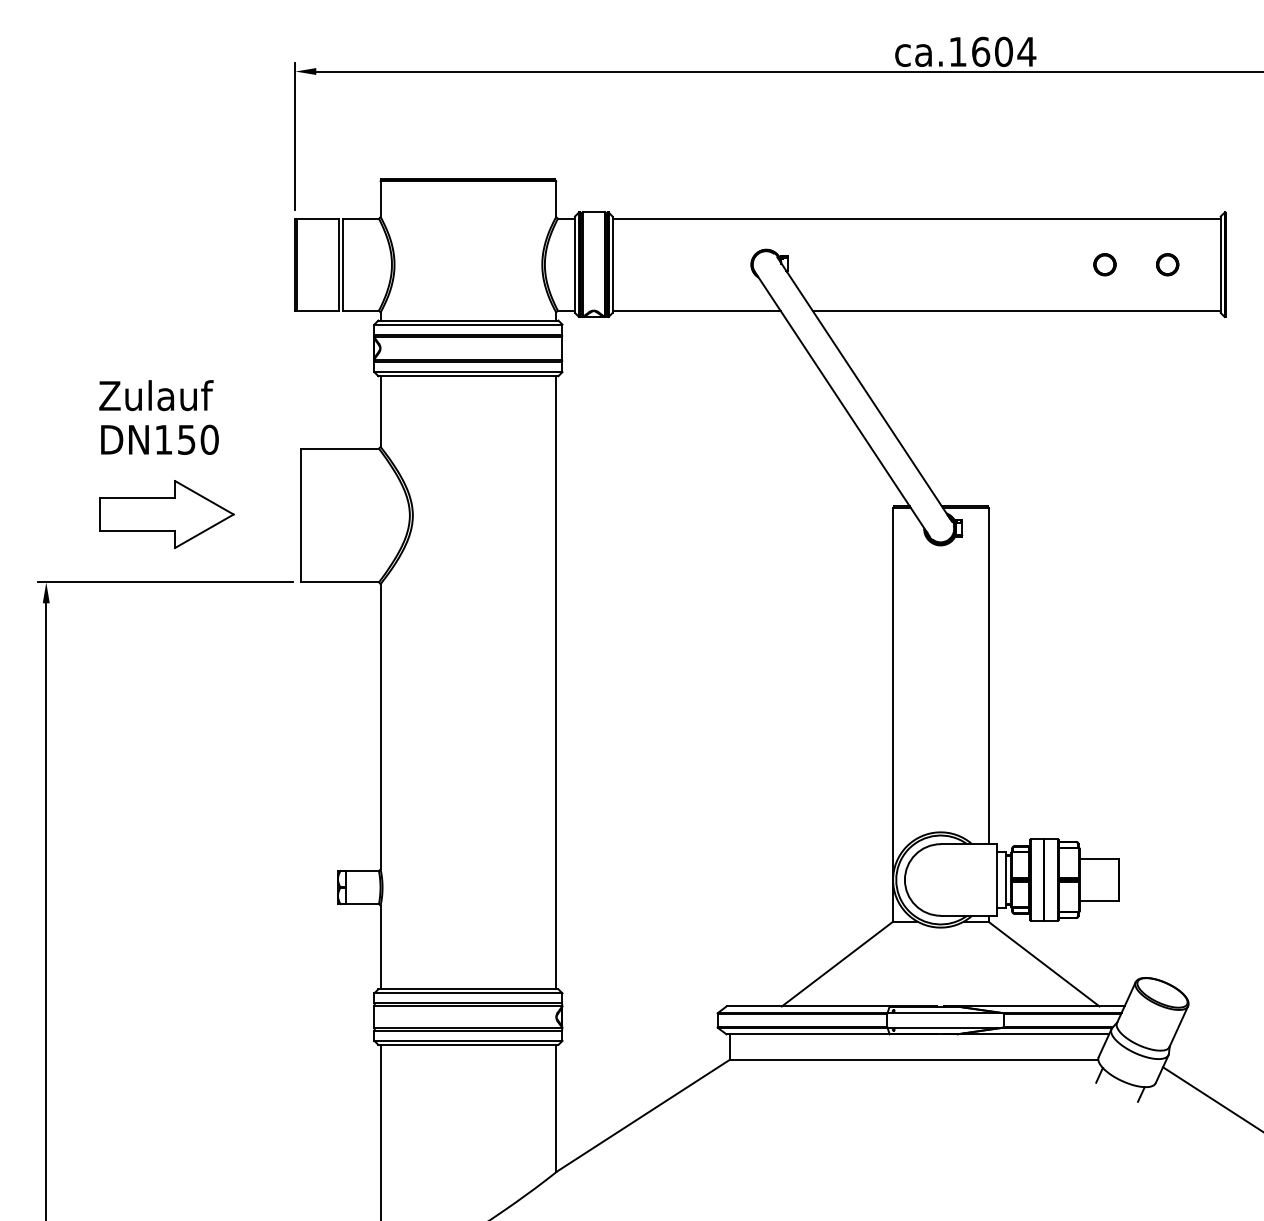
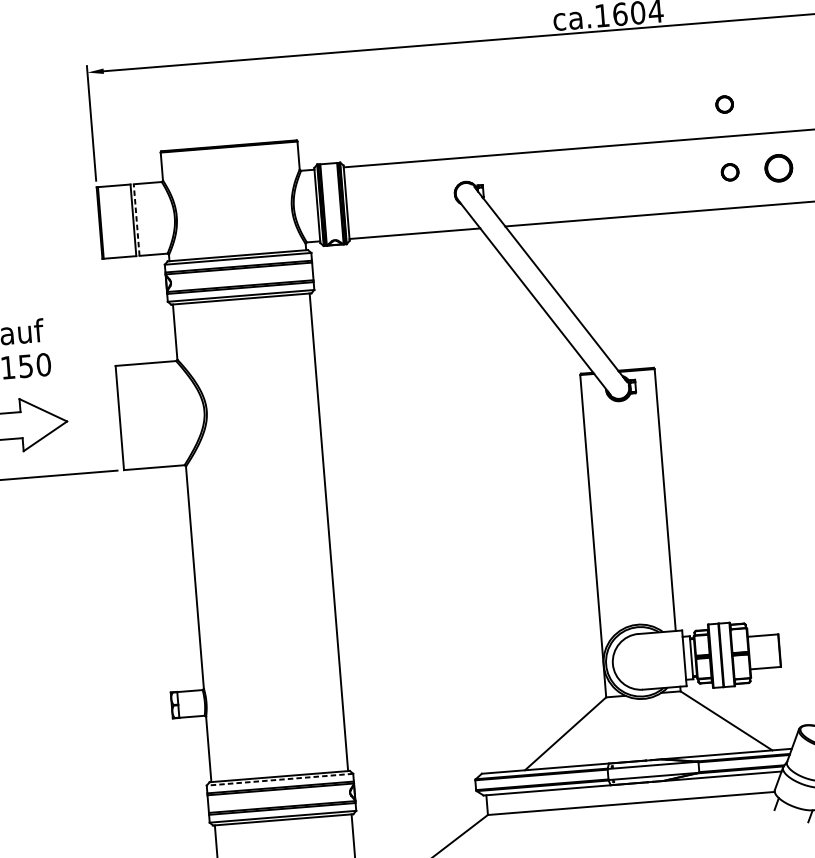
circle: (1104, 177) -> (724, 104), added
line: (343, 264) -> (137, 219), solid -> dashed
part: (1167, 264) -> (778, 168), size x1.6
line: (467, 993) -> (279, 779), solid -> dashed

